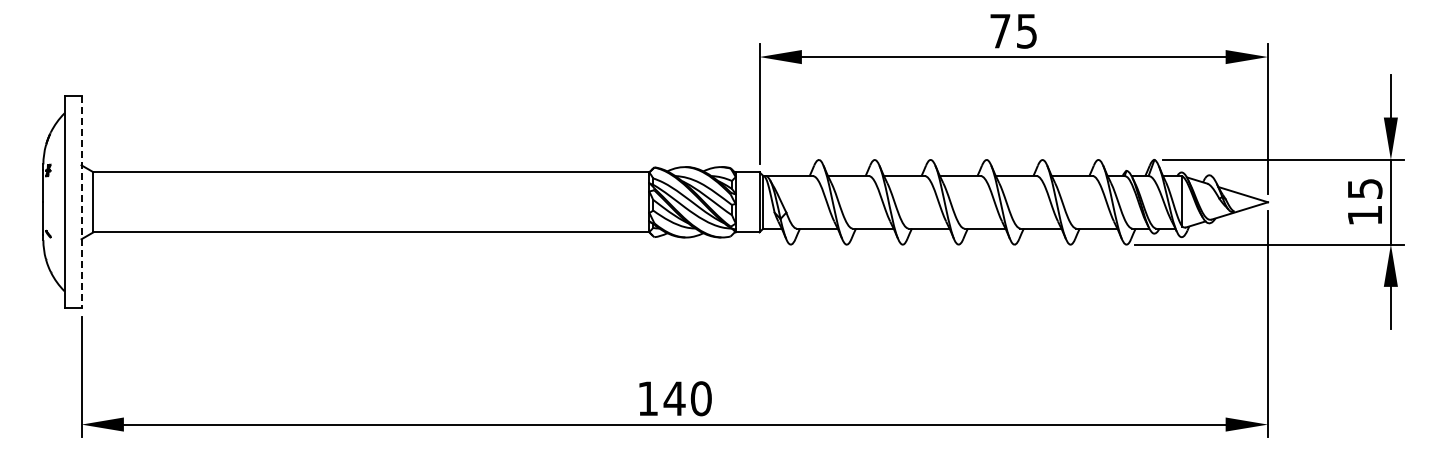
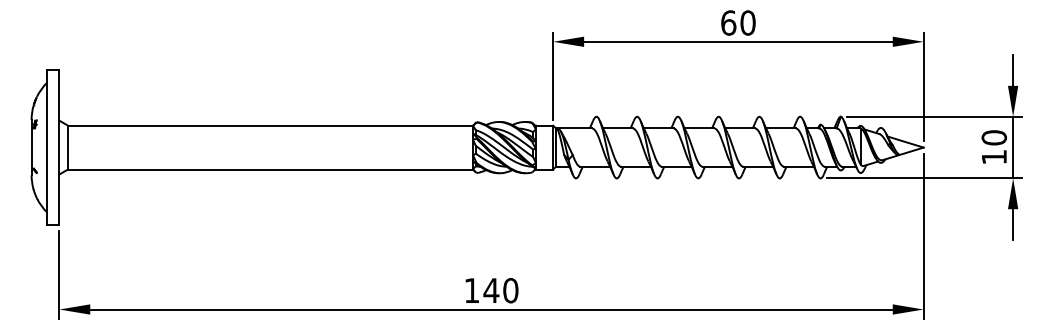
text: (1013, 30) -> (738, 22), 75 -> 60
text: (1364, 188) -> (993, 137), 15 -> 10
line: (81, 202) -> (59, 147), dashed -> solid

